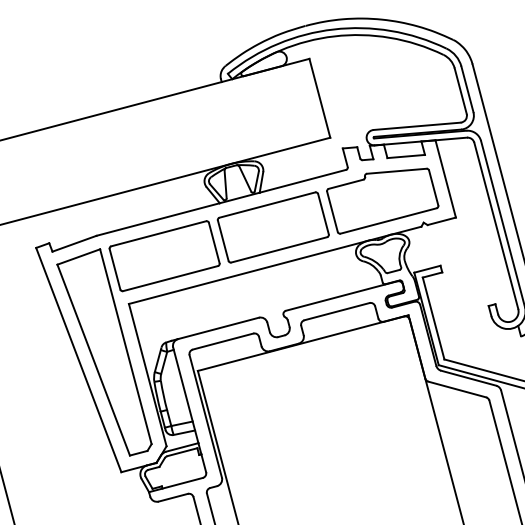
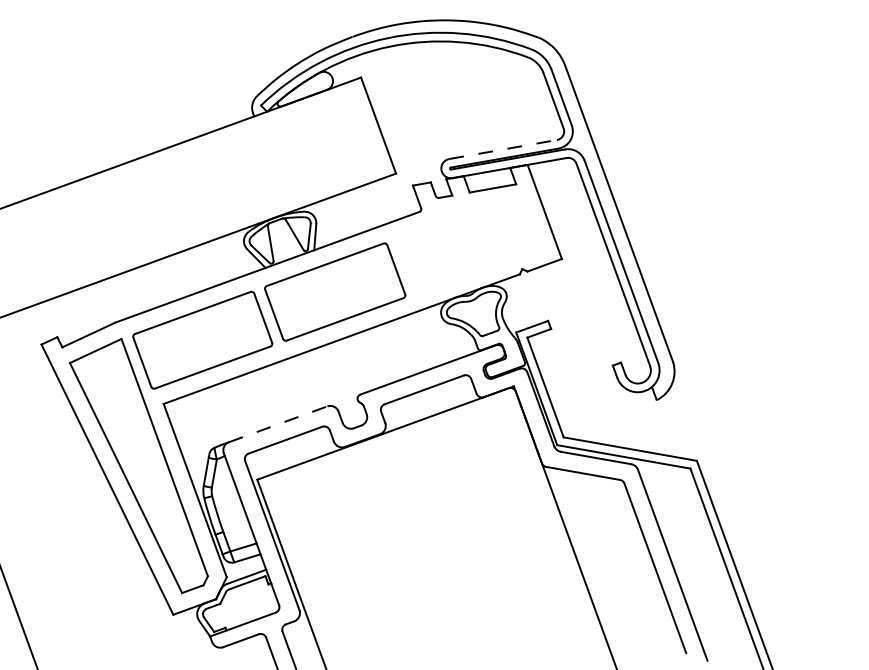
line: (417, 126) -> (503, 149), solid -> dashed
part: (382, 200) -> (468, 246), removed
line: (218, 328) -> (278, 424), solid -> dashed

